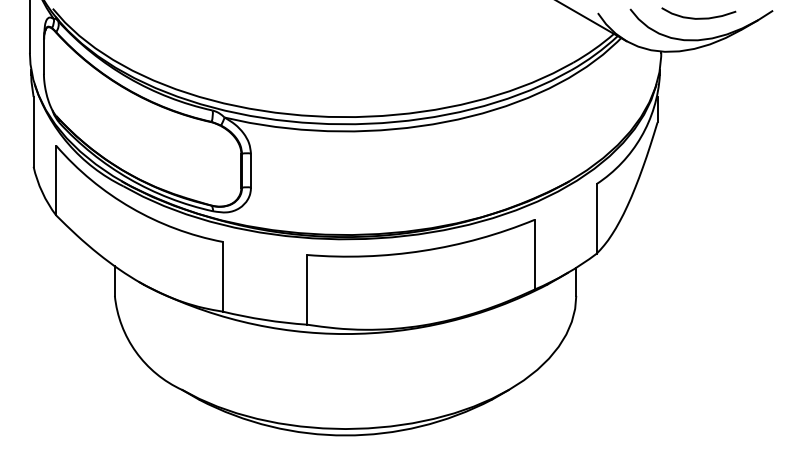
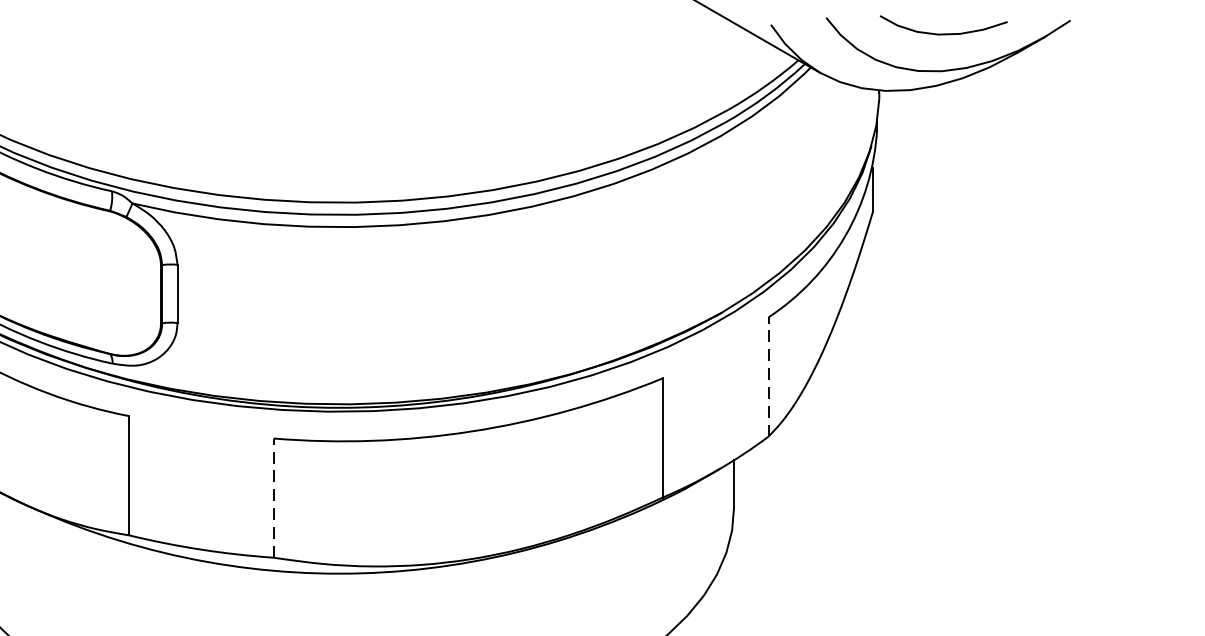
line: (596, 218) -> (768, 376), solid -> dashed
line: (307, 289) -> (274, 497), solid -> dashed

